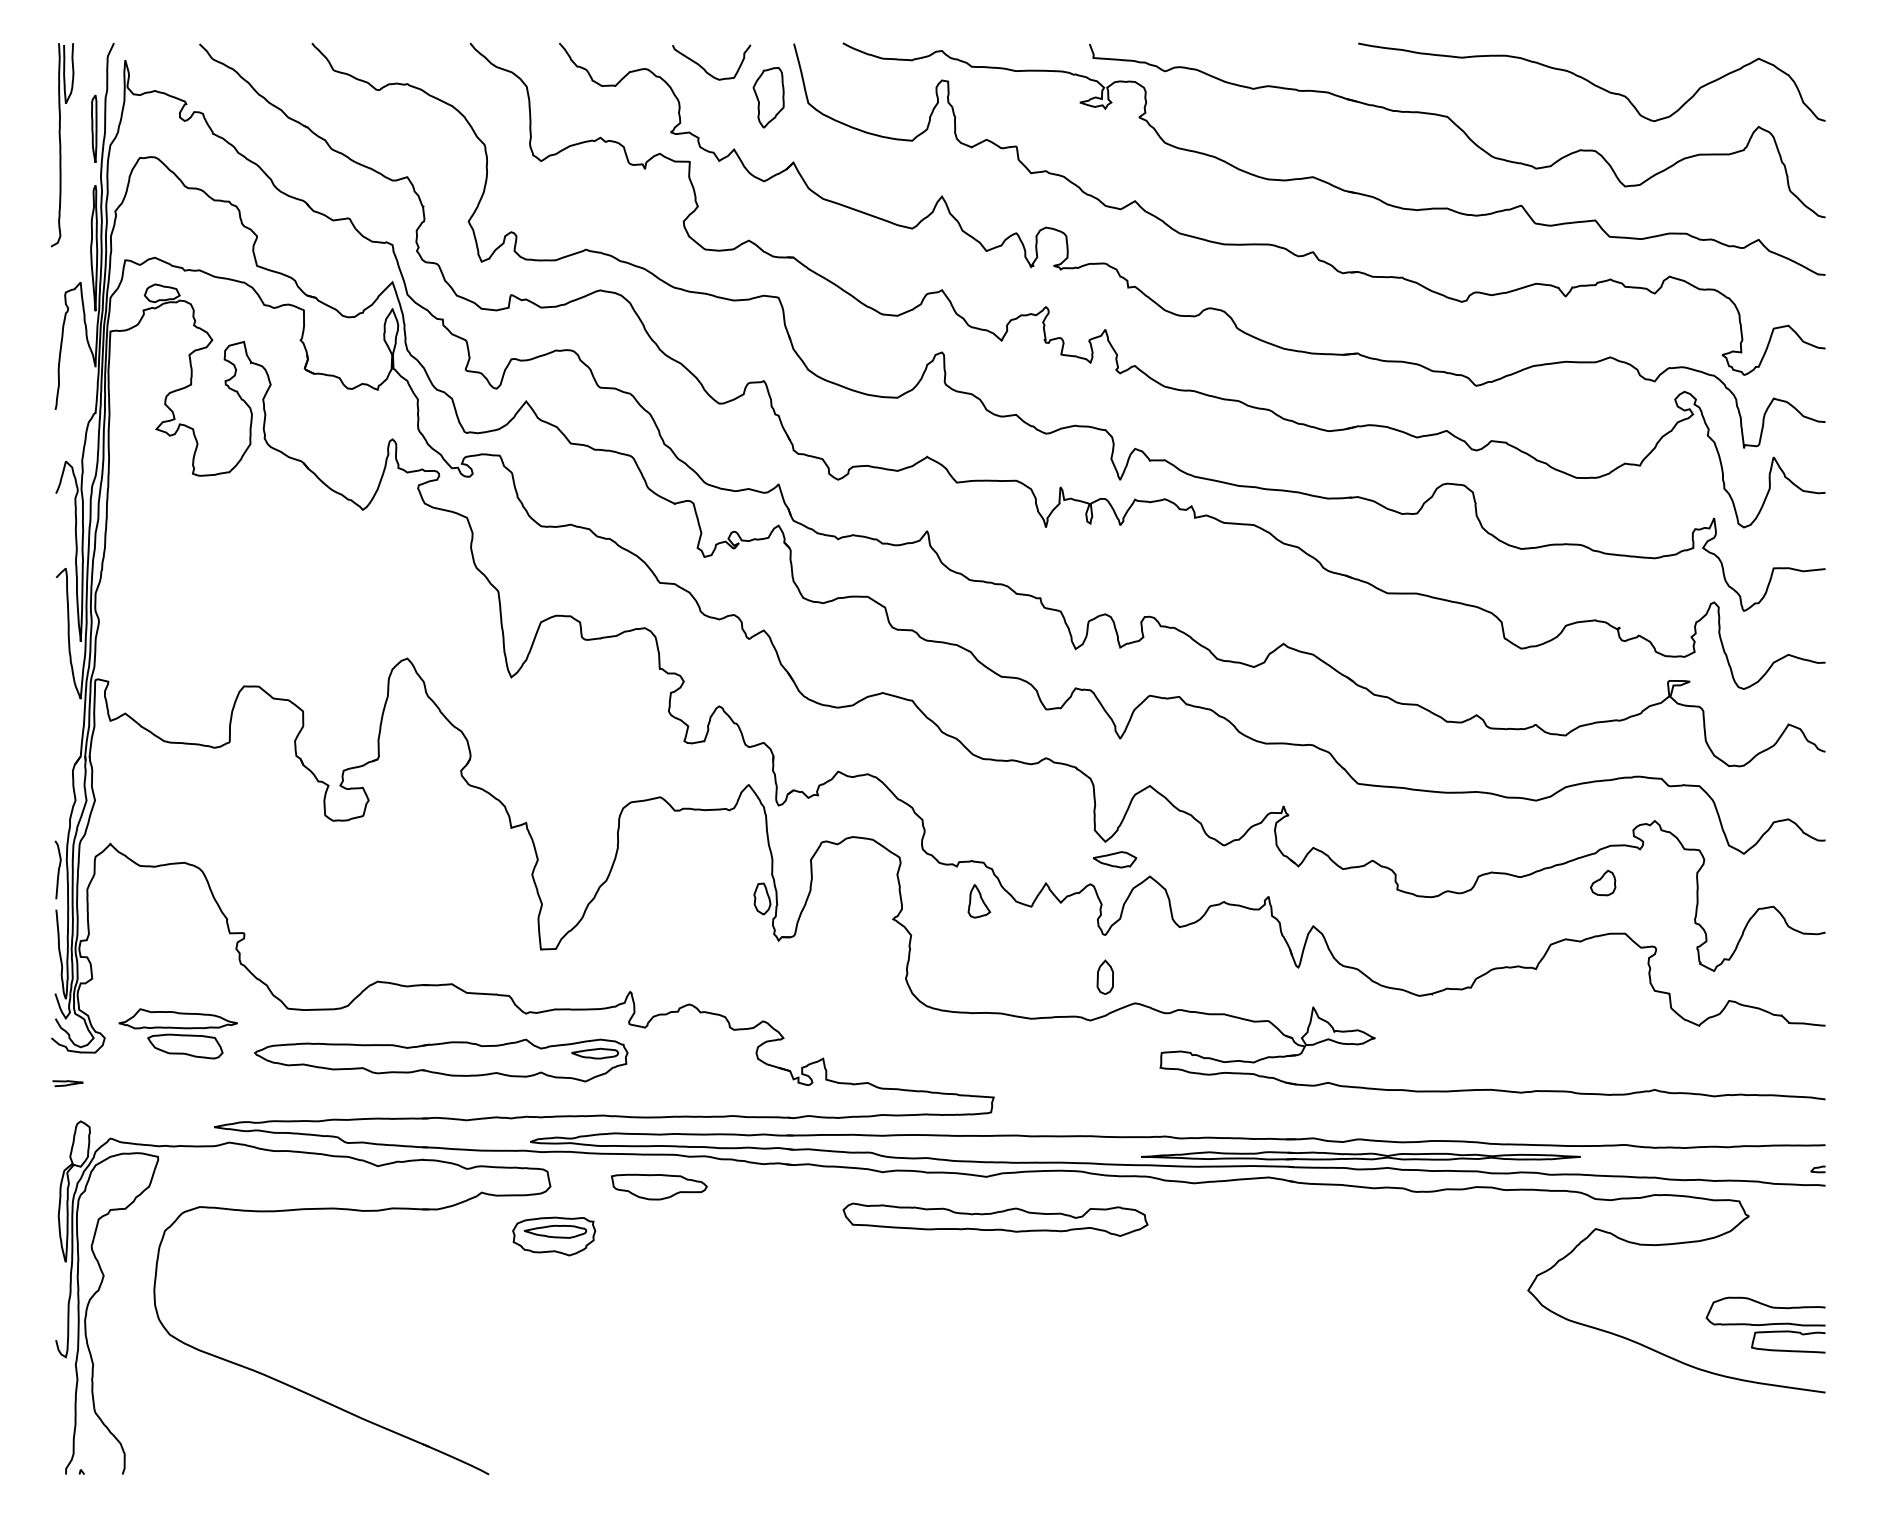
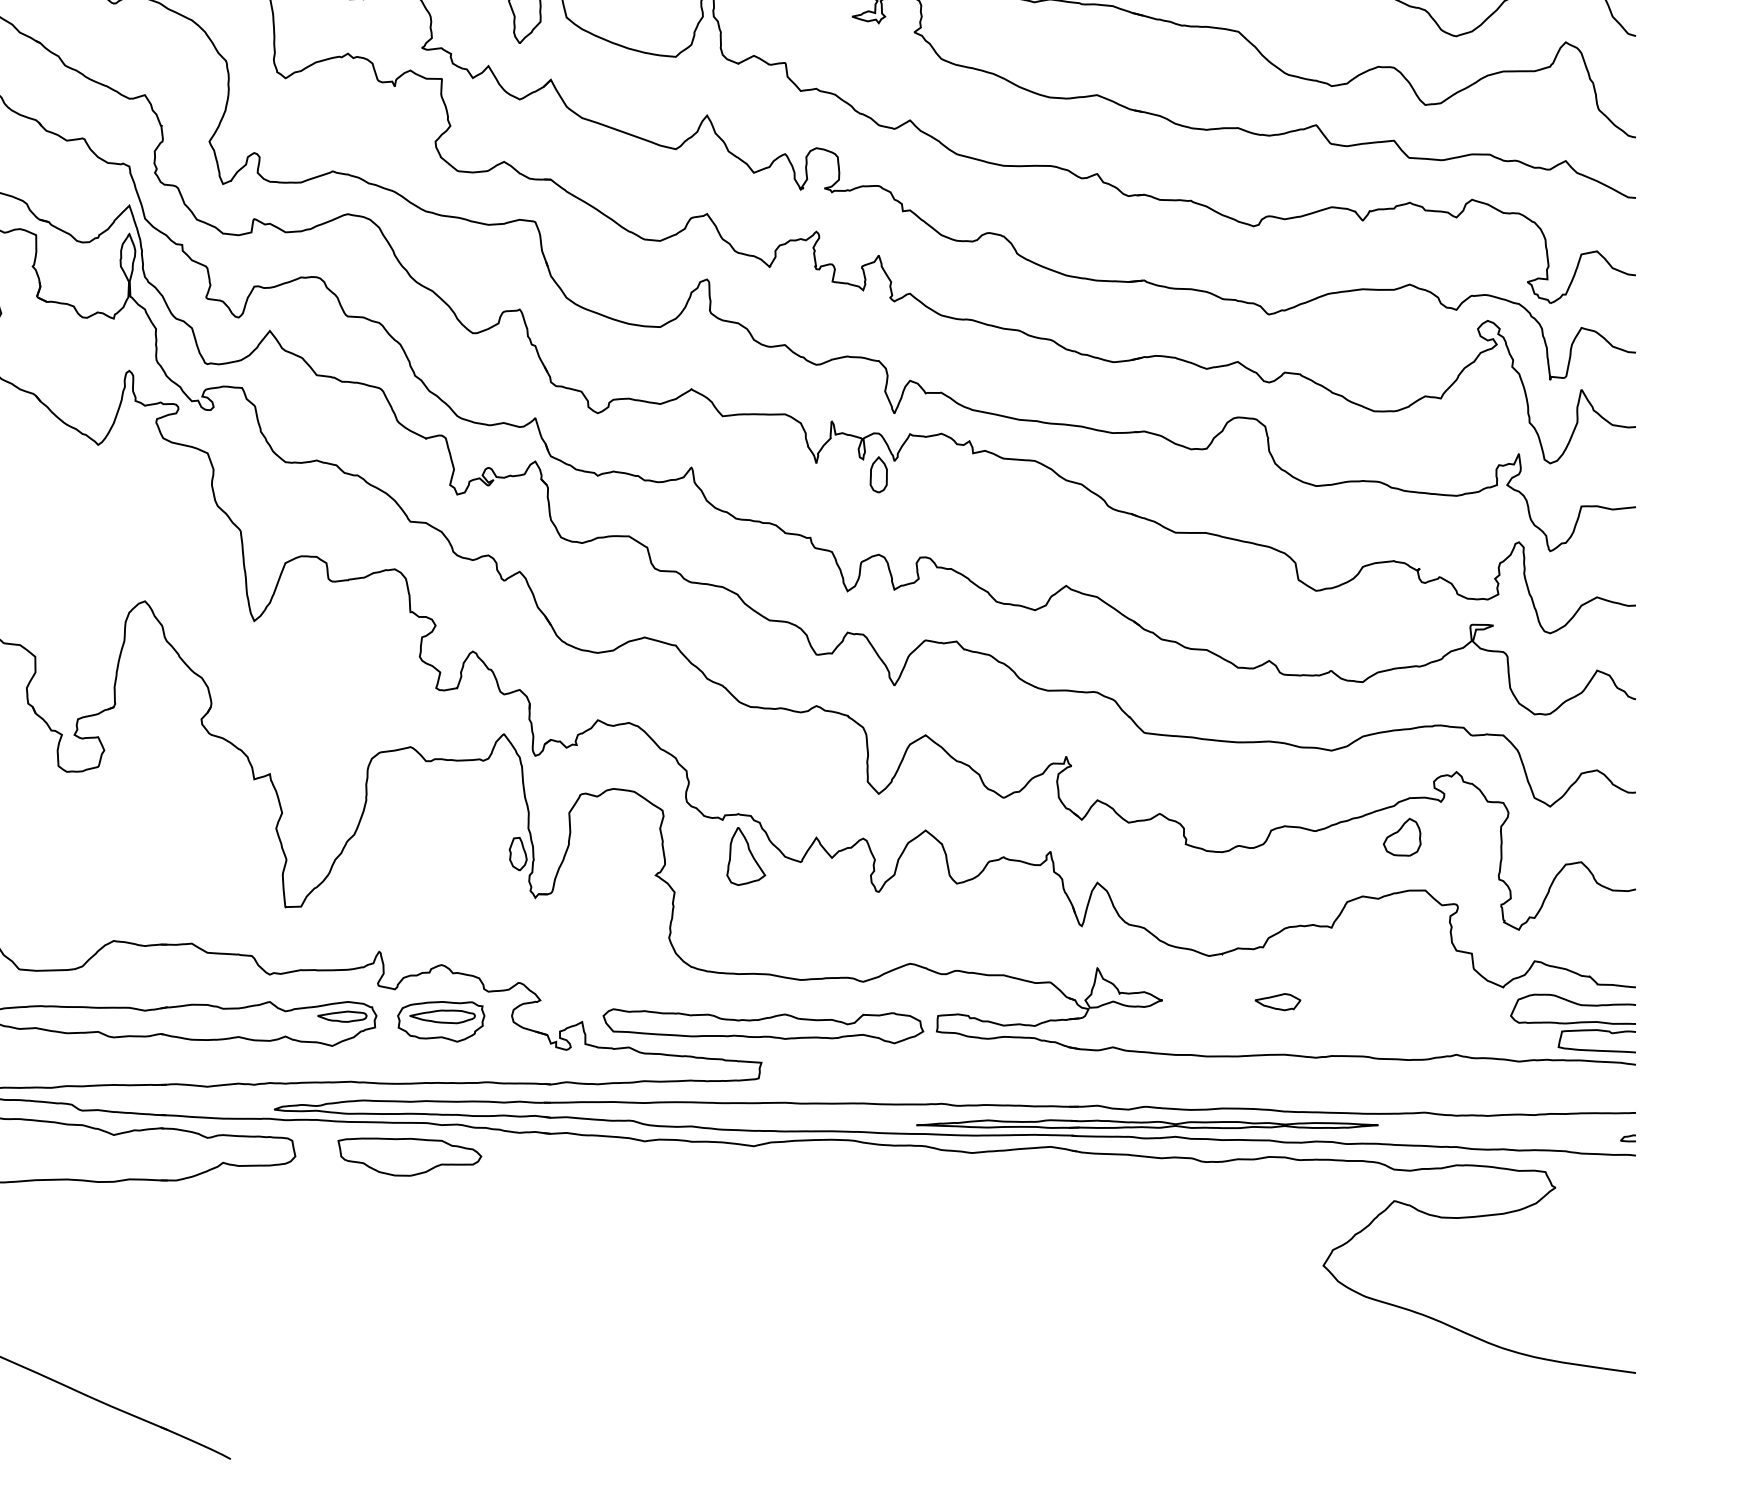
part: (1114, 859) -> (1277, 1001), moved
part: (1602, 882) -> (1401, 836), size x1.43
part: (979, 901) -> (746, 856), size x1.67
part: (1104, 976) -> (877, 474), moved
part: (659, 1186) -> (410, 1156), size x1.43
part: (995, 1219) -> (763, 1025), moved
part: (554, 1236) -> (441, 1021), moved
part: (1765, 1324) -> (1572, 1022), moved

